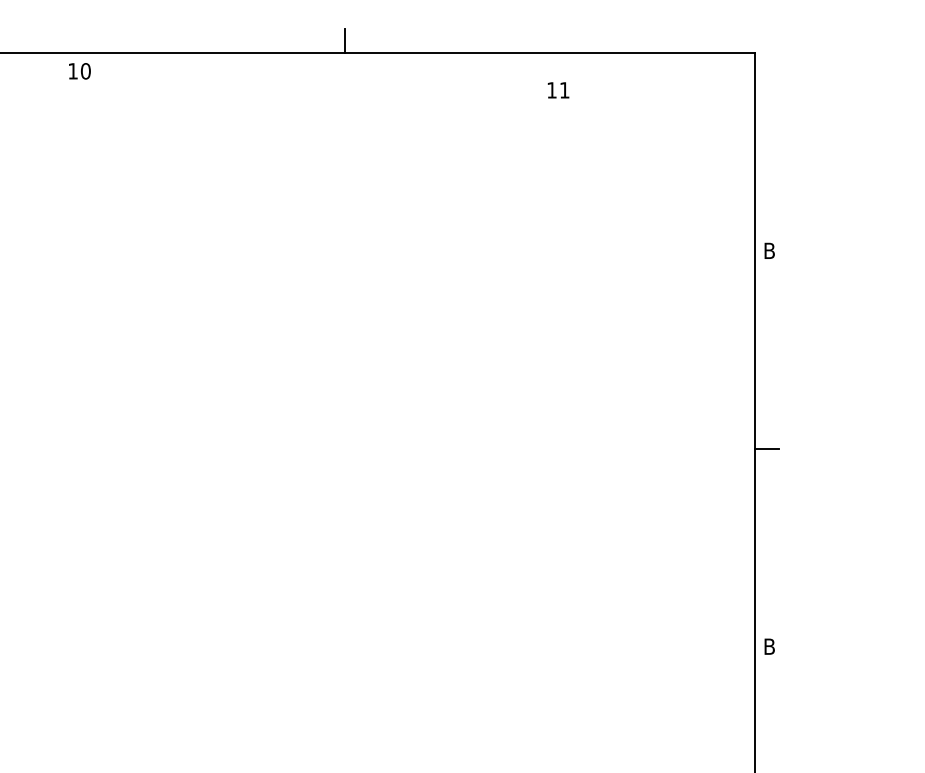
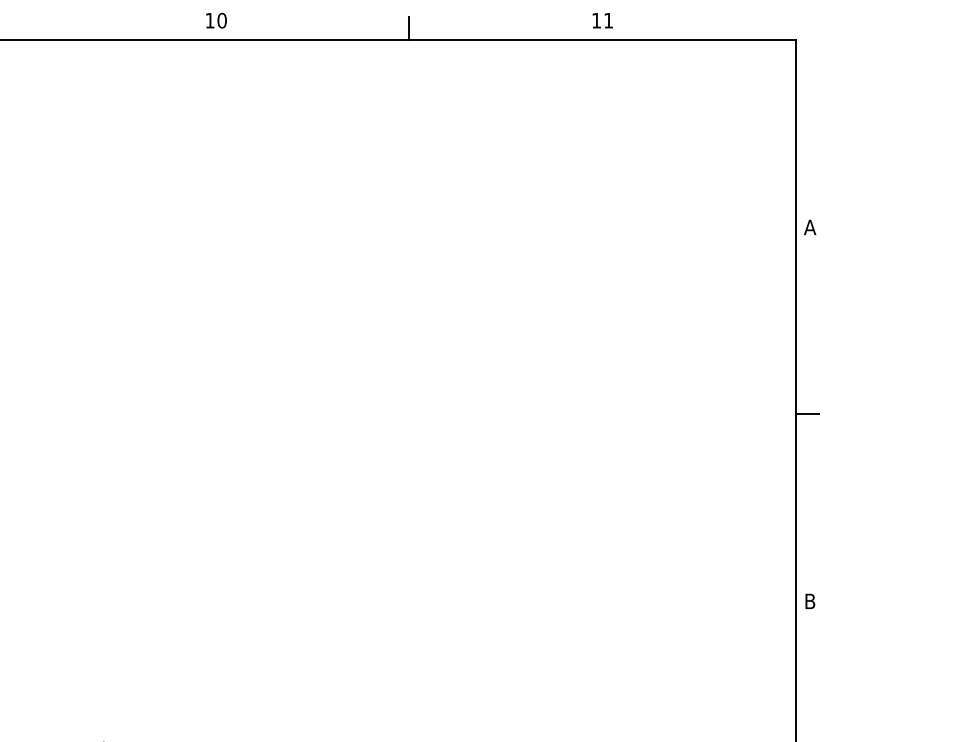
text: (79, 71) -> (216, 20), moved
text: (558, 90) -> (602, 20), moved
text: (769, 250) -> (810, 227), B -> A

